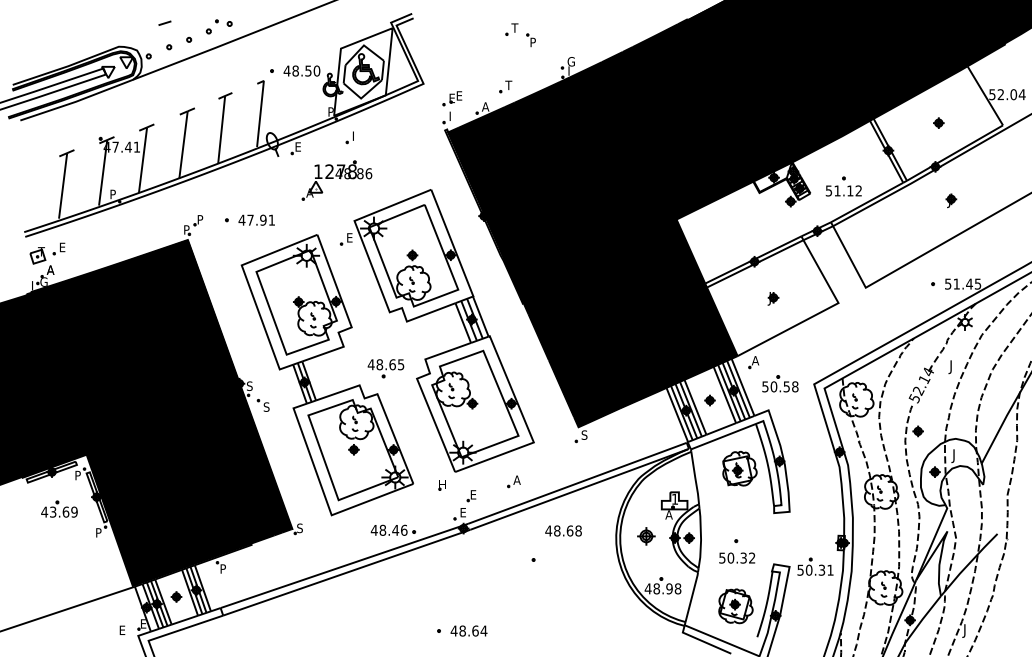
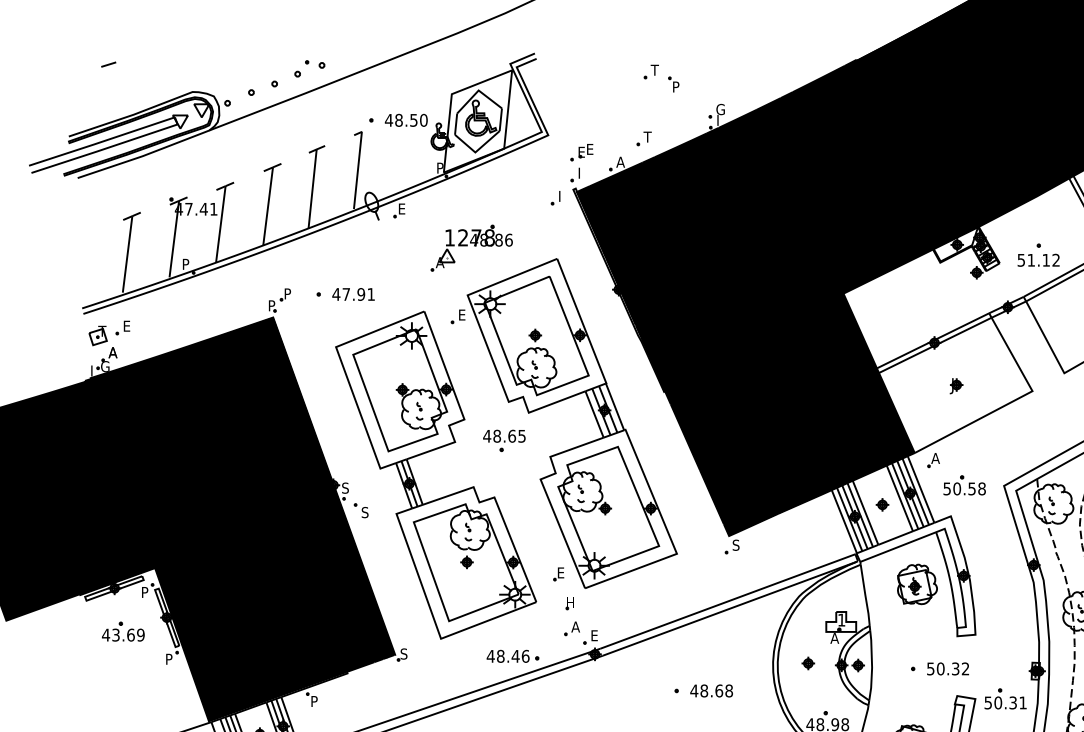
line: (164, 22) -> (108, 63), moved
part: (349, 137) -> (555, 197), moved
part: (336, 180) -> (471, 248), moved
part: (385, 368) -> (503, 440), moved
part: (513, 481) -> (571, 628), moved
part: (471, 496) -> (558, 574), moved
text: (563, 530) -> (711, 690), moved
part: (646, 536) -> (808, 663), size x0.62
text: (737, 557) -> (948, 668), moved

